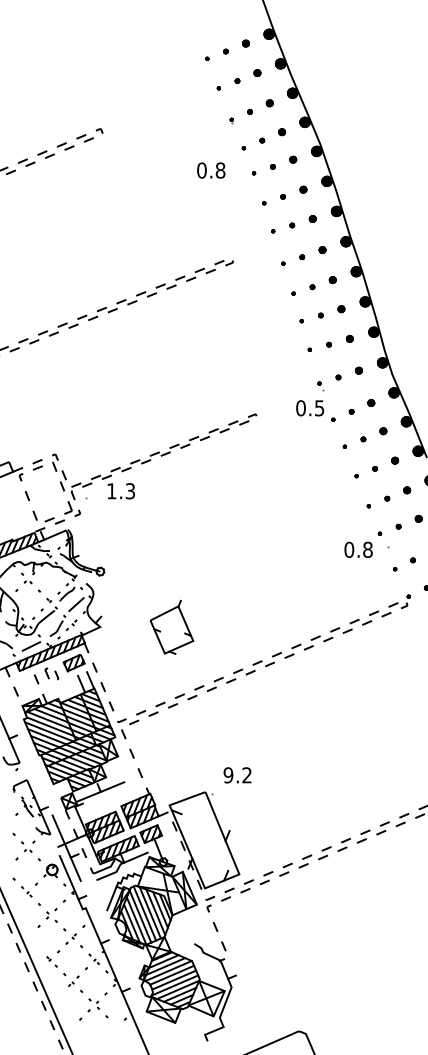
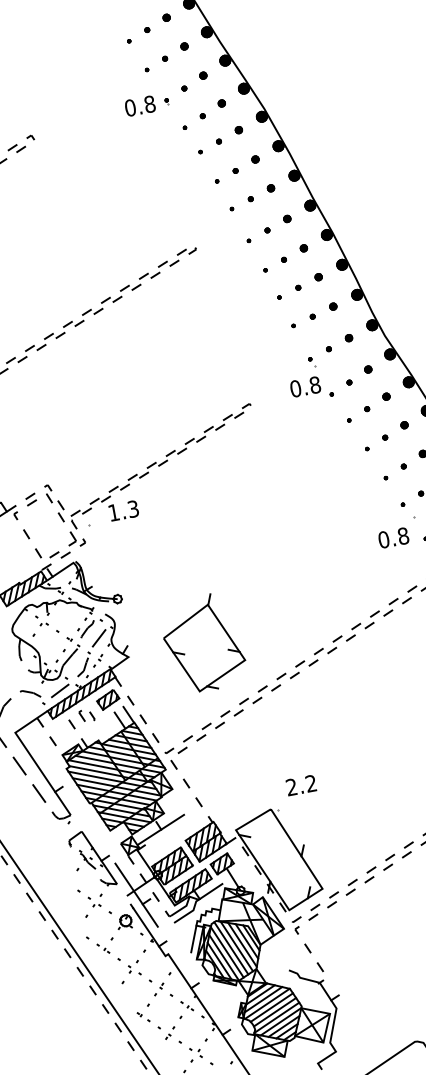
text: (211, 170) -> (140, 106), moved
text: (319, 408) -> (315, 385), 0.5 -> 0.8
text: (358, 549) -> (393, 537), moved
part: (171, 627) -> (203, 643), size x1.67
text: (228, 775) -> (291, 787), 9.2 -> 2.2

